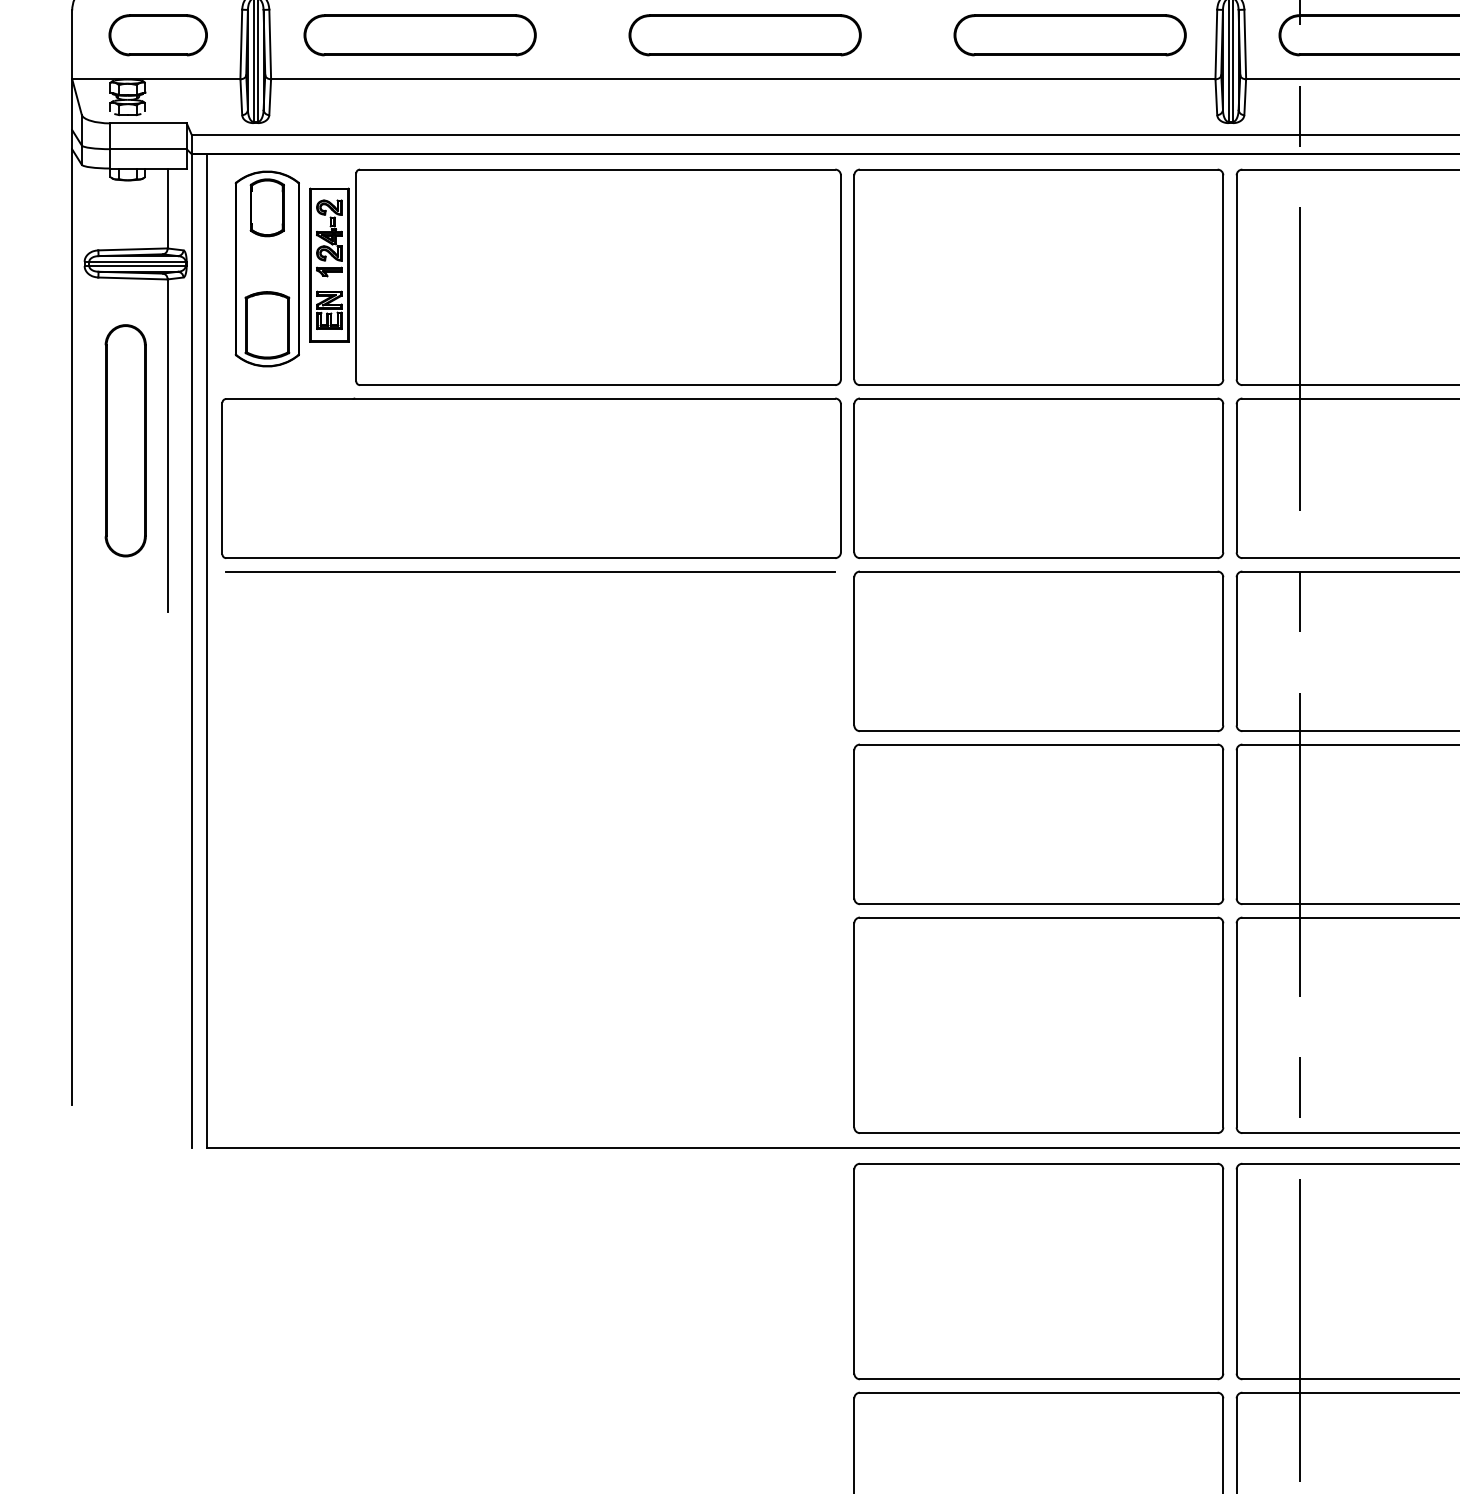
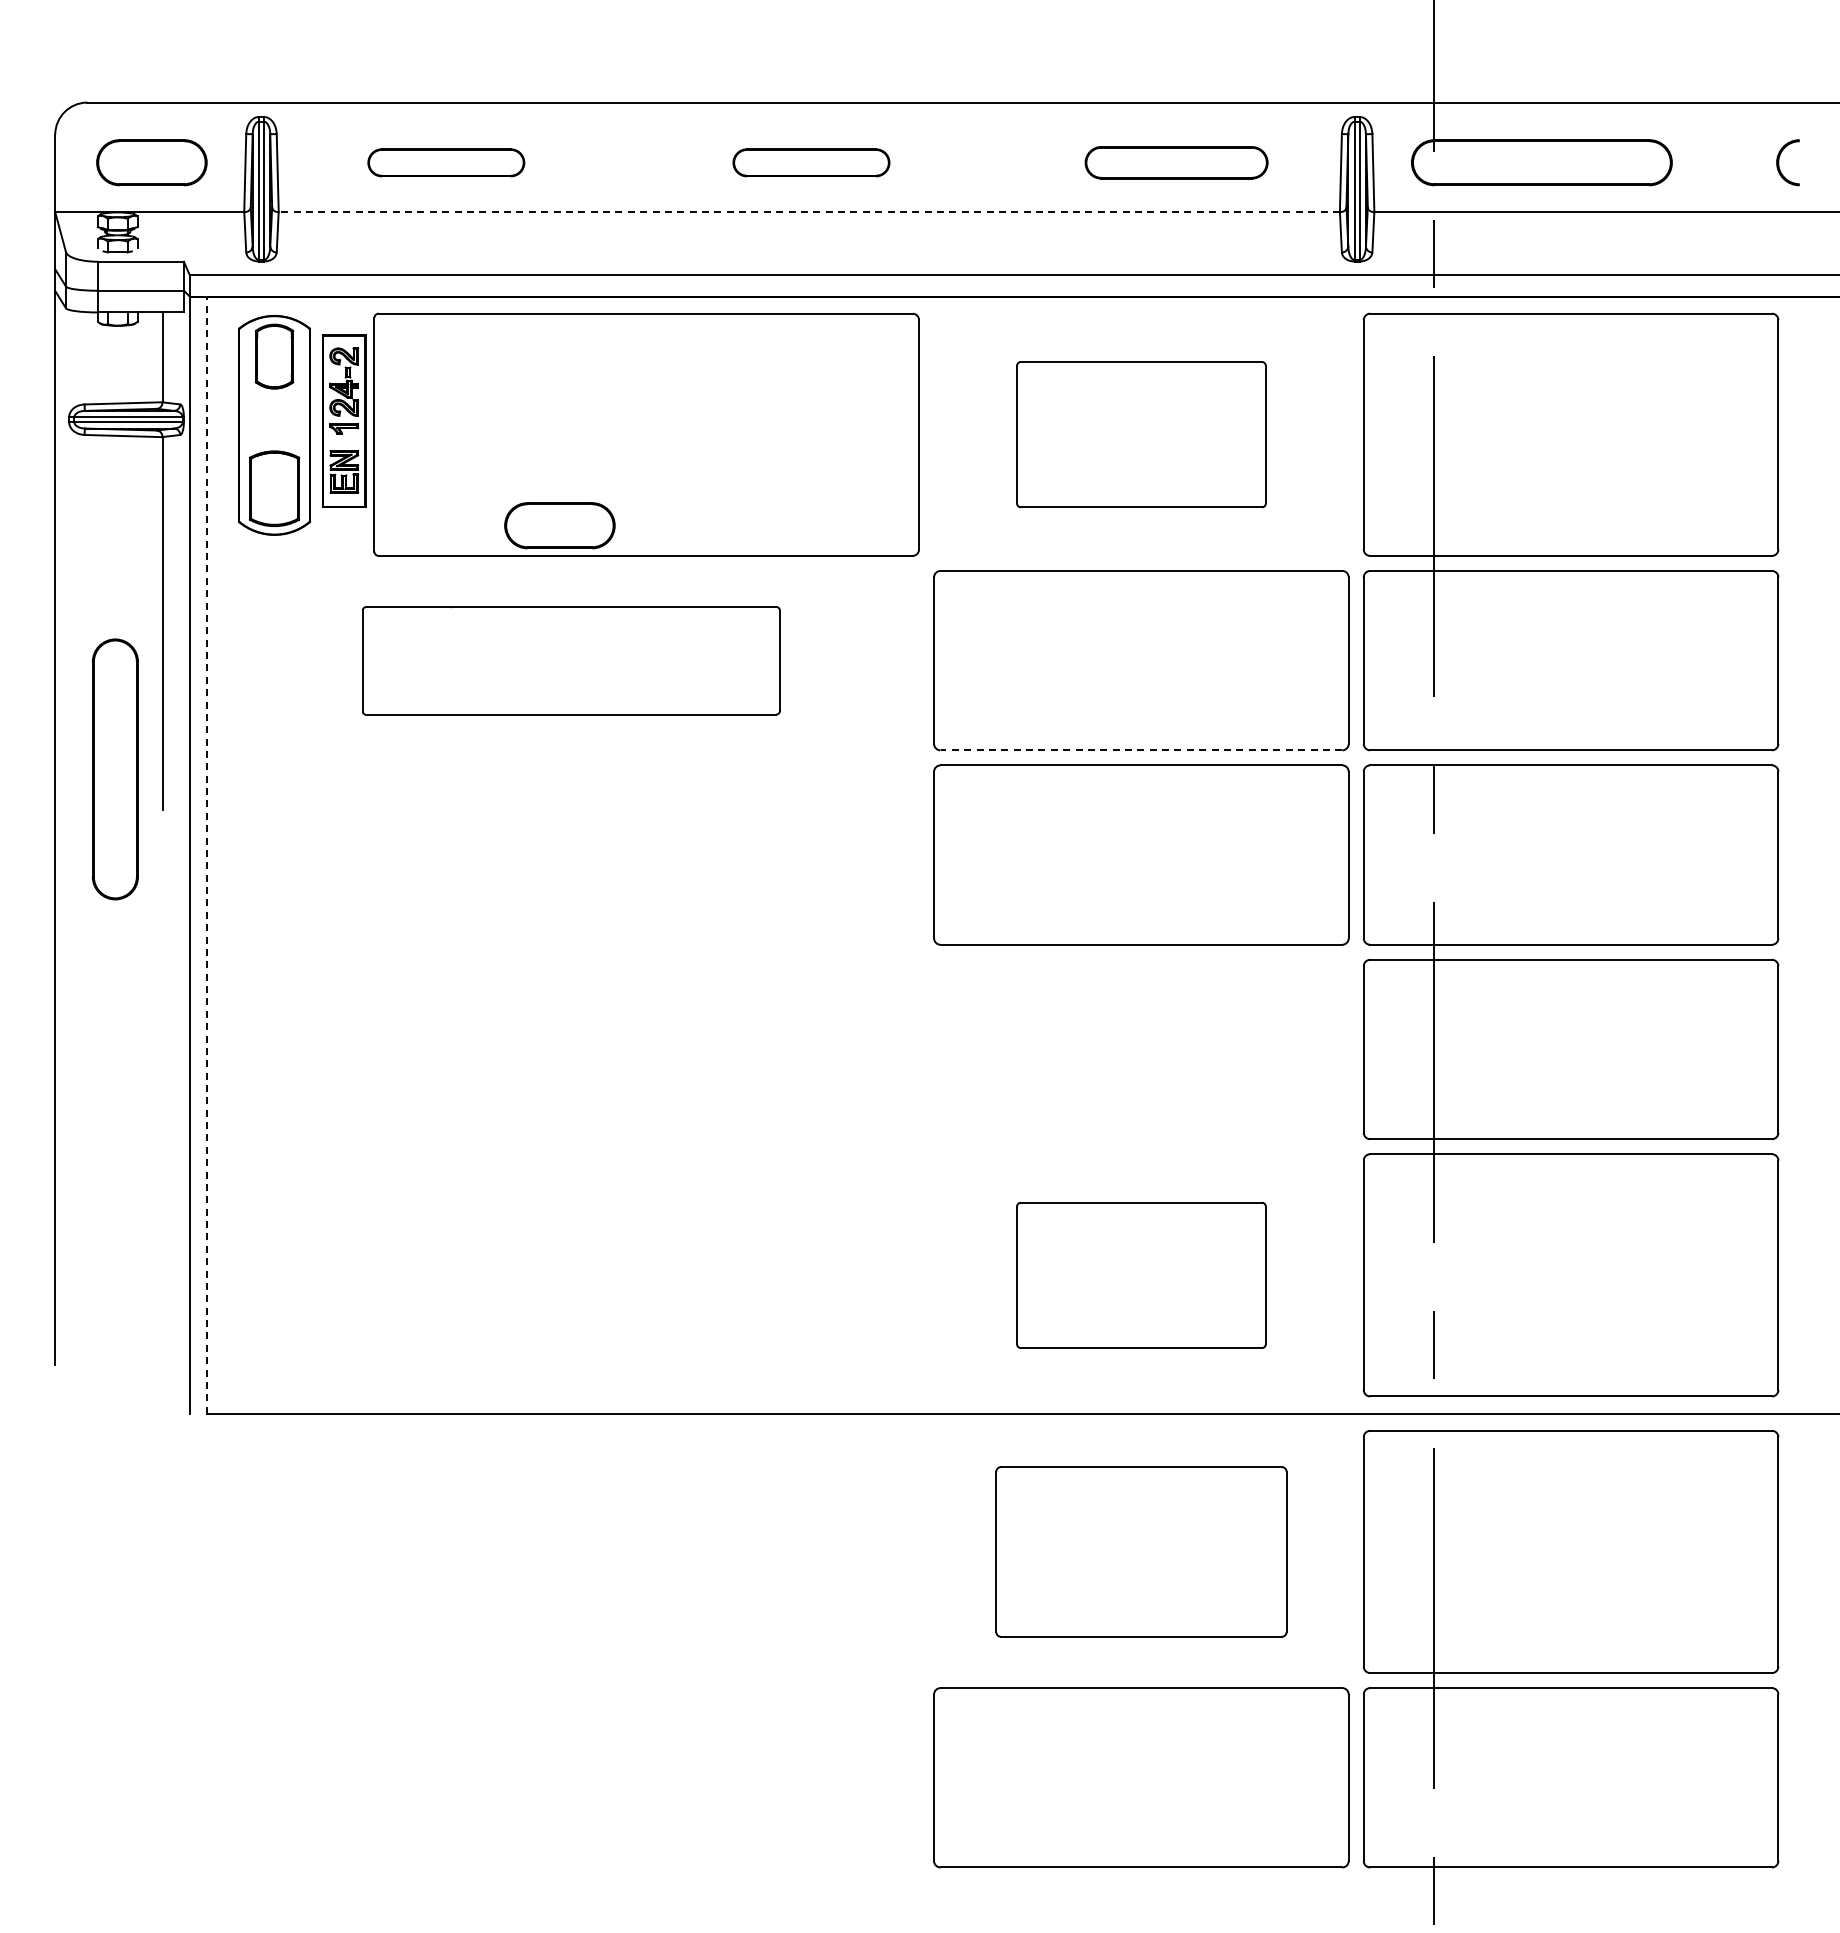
part: (420, 35) -> (446, 162), size x0.6
part: (745, 35) -> (811, 162), size x0.6
part: (1070, 35) -> (1176, 162), size x0.7
line: (743, 79) -> (809, 212), solid -> dashed
part: (1038, 277) -> (1141, 434), size x0.6
part: (520, 358) -> (559, 525), added
part: (124, 440) -> (114, 769), moved
part: (531, 478) -> (571, 660), size x0.6
line: (1038, 558) -> (1141, 750), solid -> dashed
line: (530, 571) -> (570, 765), removed
line: (206, 651) -> (206, 855), solid -> dashed
part: (1038, 824) -> (1141, 1049), removed
part: (1038, 1025) -> (1141, 1275), size x0.6
part: (1038, 1271) -> (1141, 1551), size x0.7

